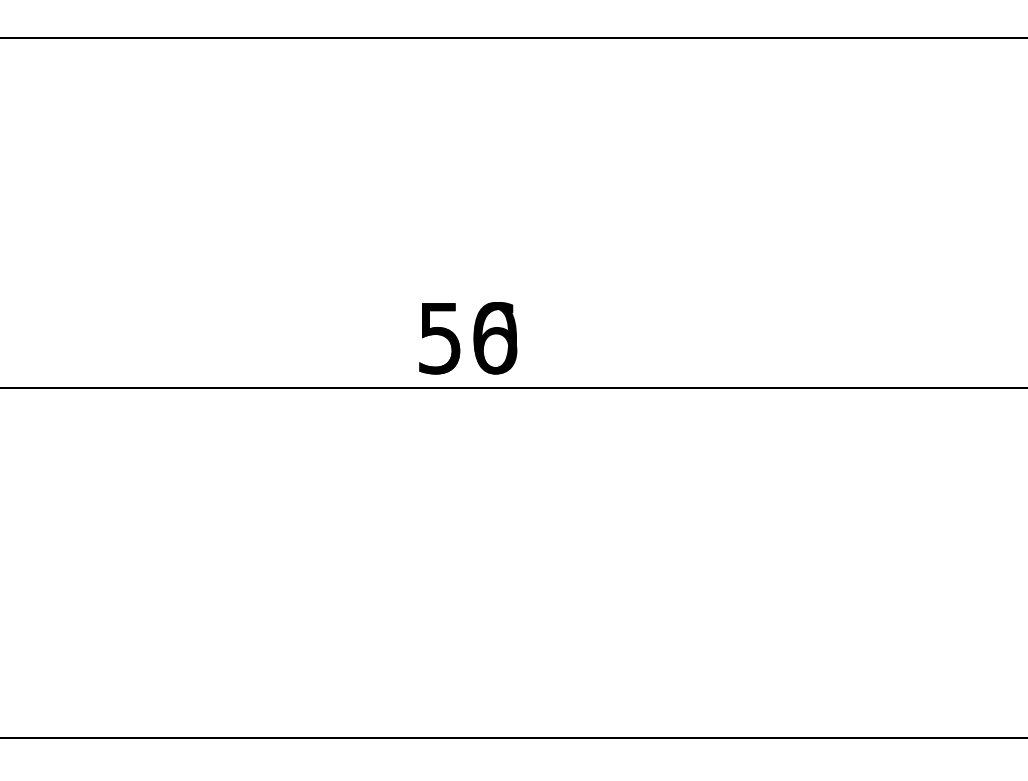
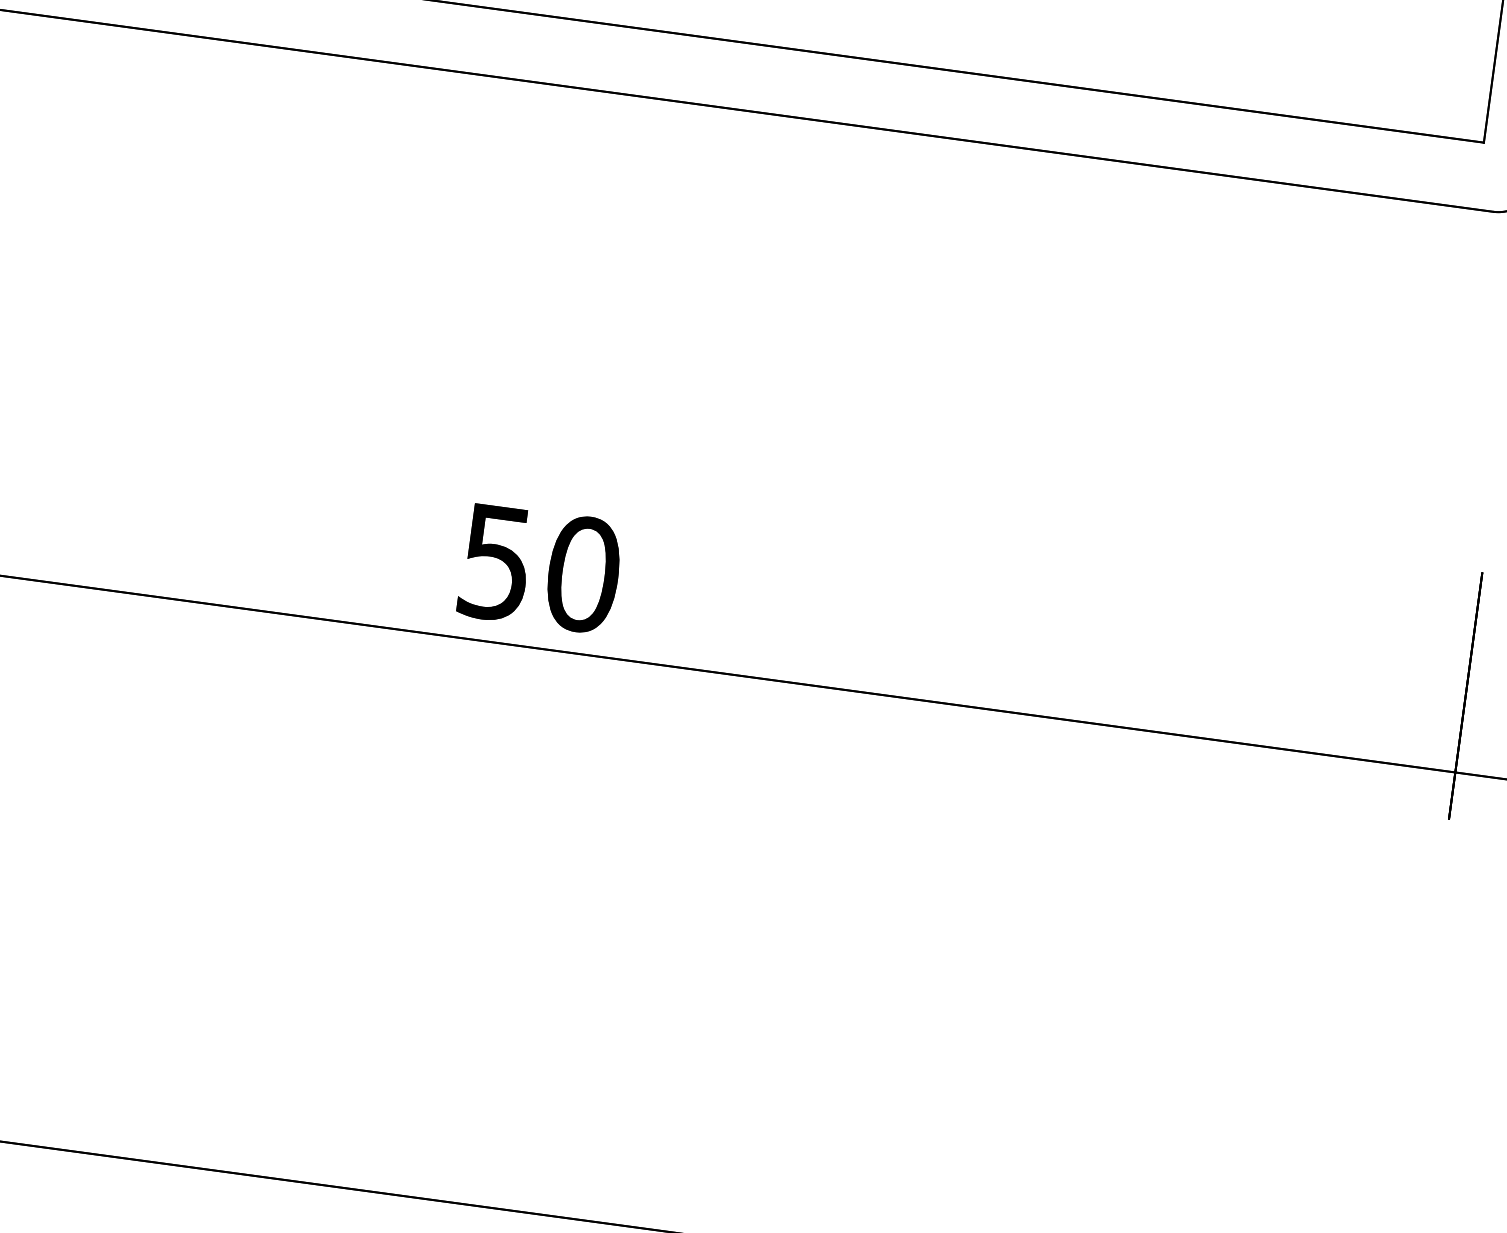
text: (495, 338) -> (583, 574), 56 -> 50

